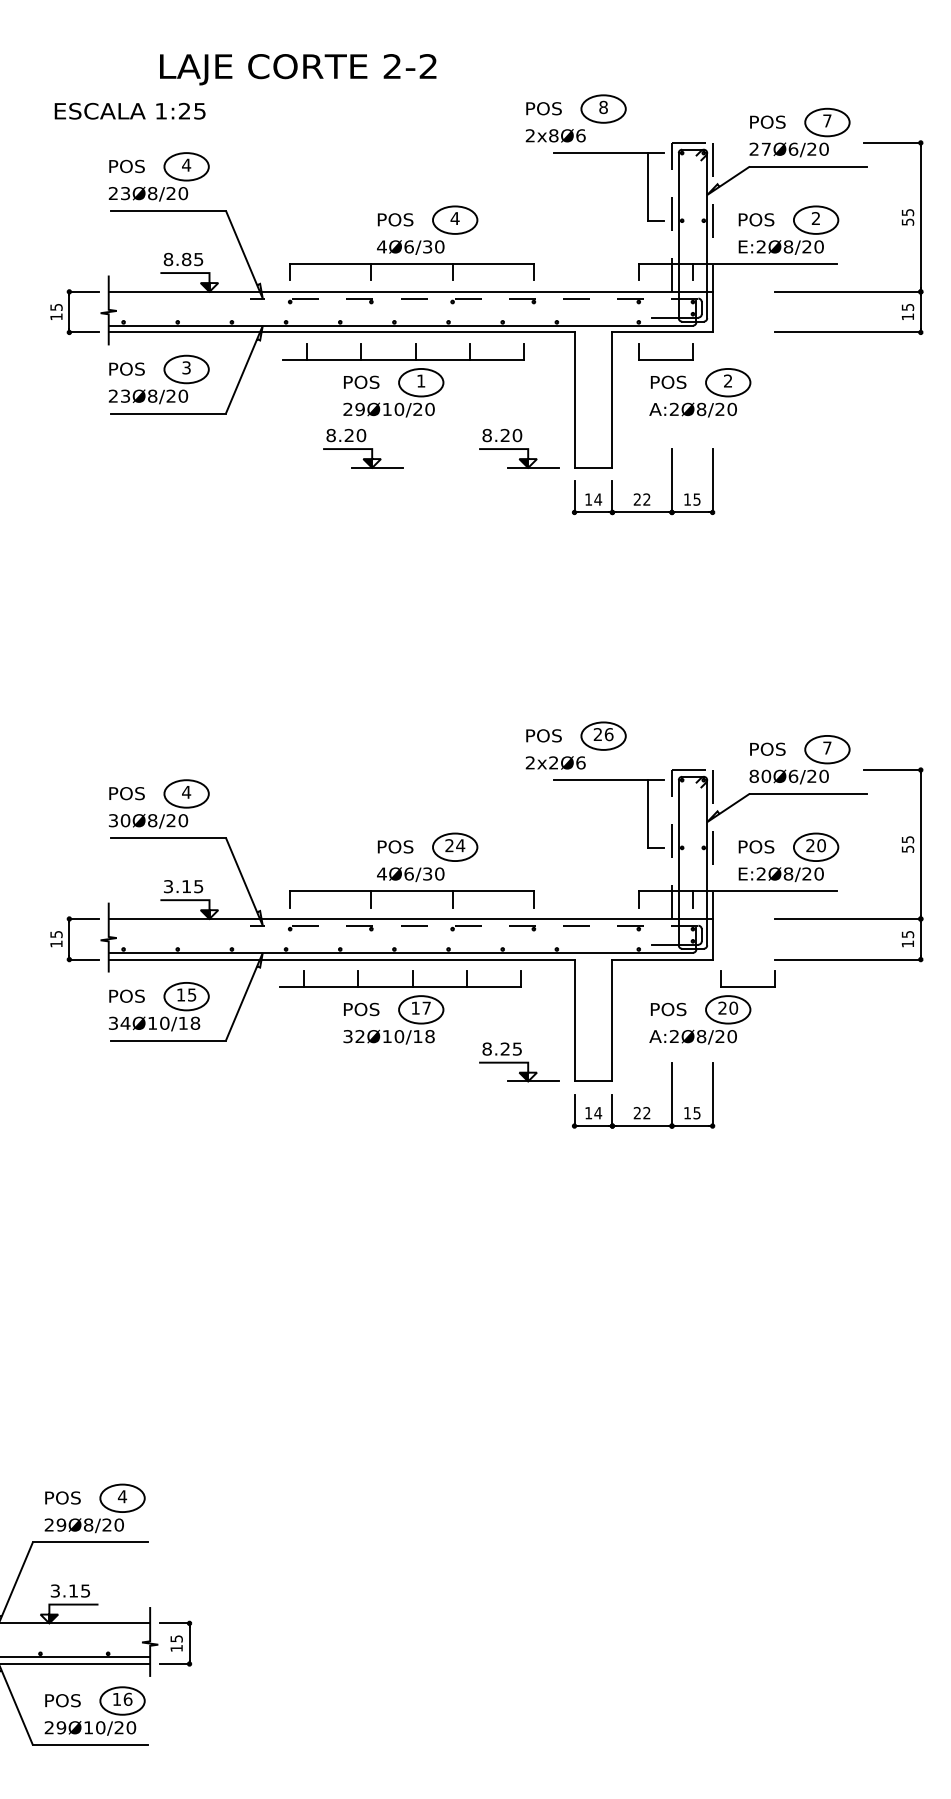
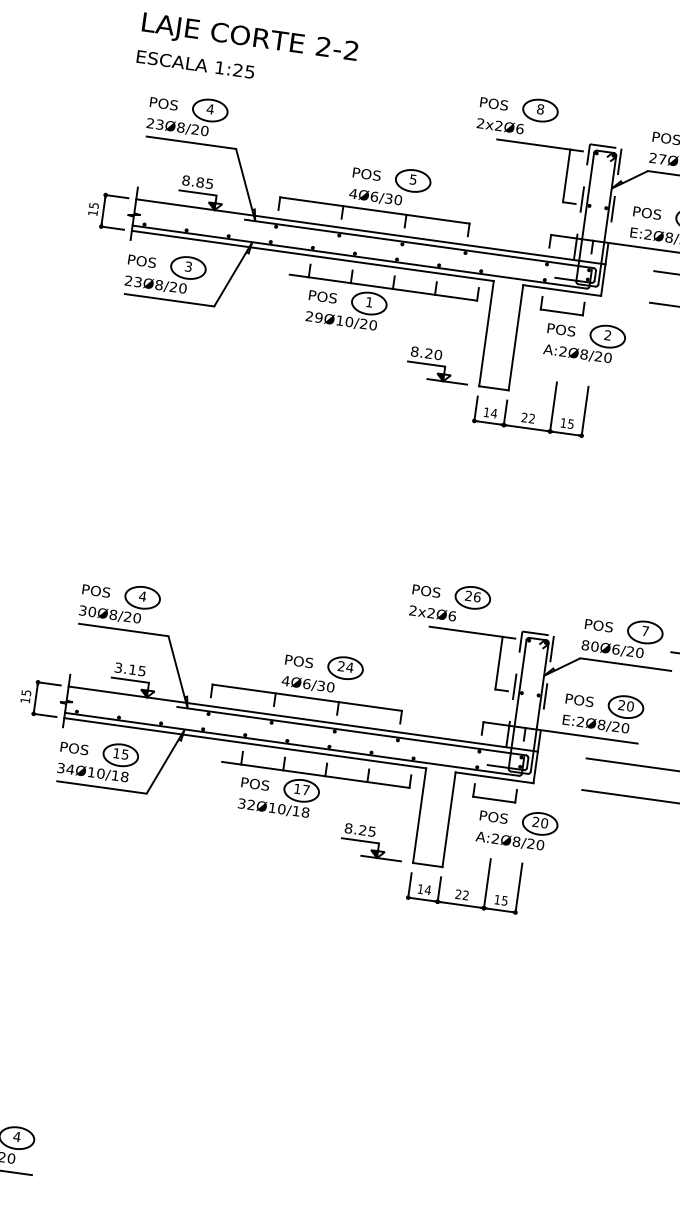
text: (298, 69) -> (250, 39), moved
text: (129, 110) -> (195, 63), moved
text: (553, 135) -> (498, 125), 2x8Ø6 -> 2x2Ø6
text: (454, 218) -> (412, 179), 4 -> 5
line: (473, 298) -> (418, 243), dashed -> solid
part: (403, 359) -> (383, 287), moved
part: (363, 448) -> (317, 348), removed
line: (473, 925) -> (351, 730), dashed -> solid
part: (400, 986) -> (316, 774), moved
part: (747, 986) -> (493, 799), moved

